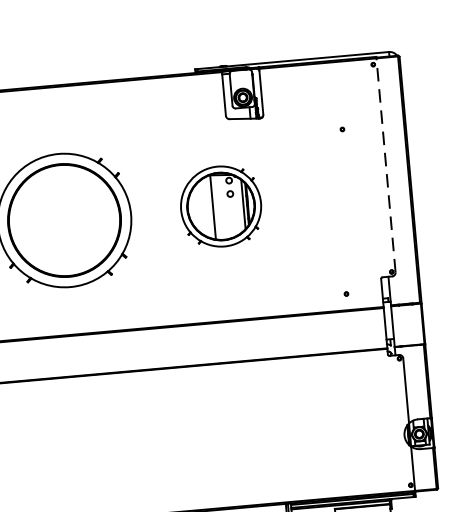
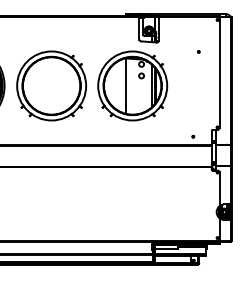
line: (385, 165) -> (219, 72), dashed -> solid
part: (220, 205) -> (132, 85), size x1.67

